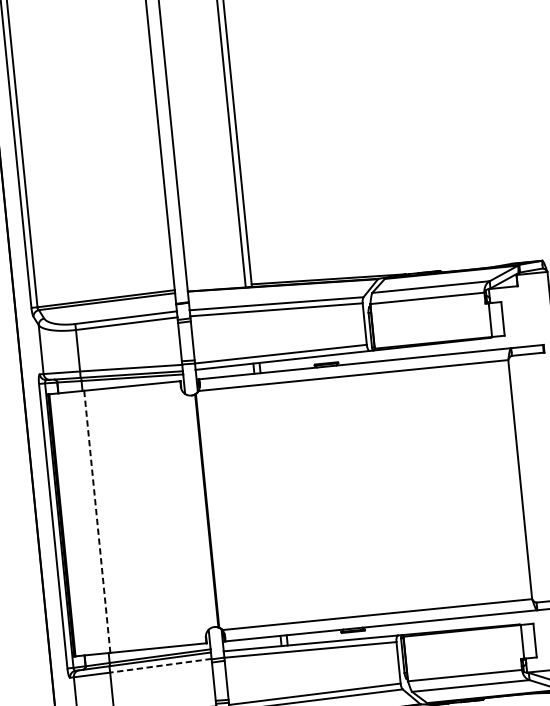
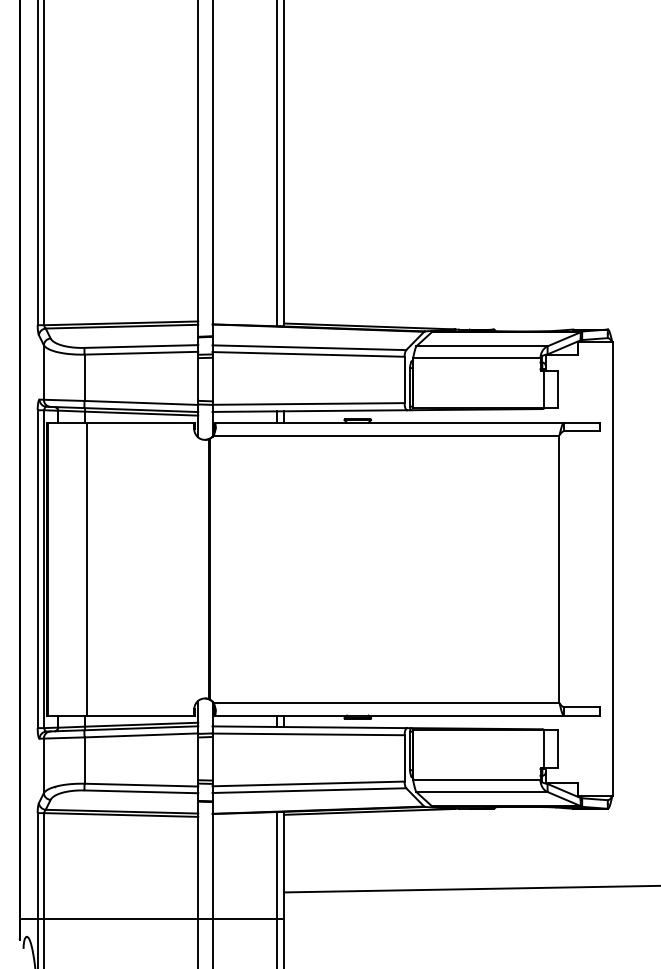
line: (96, 522) -> (86, 569), dashed -> solid
line: (161, 665) -> (141, 735), dashed -> solid

